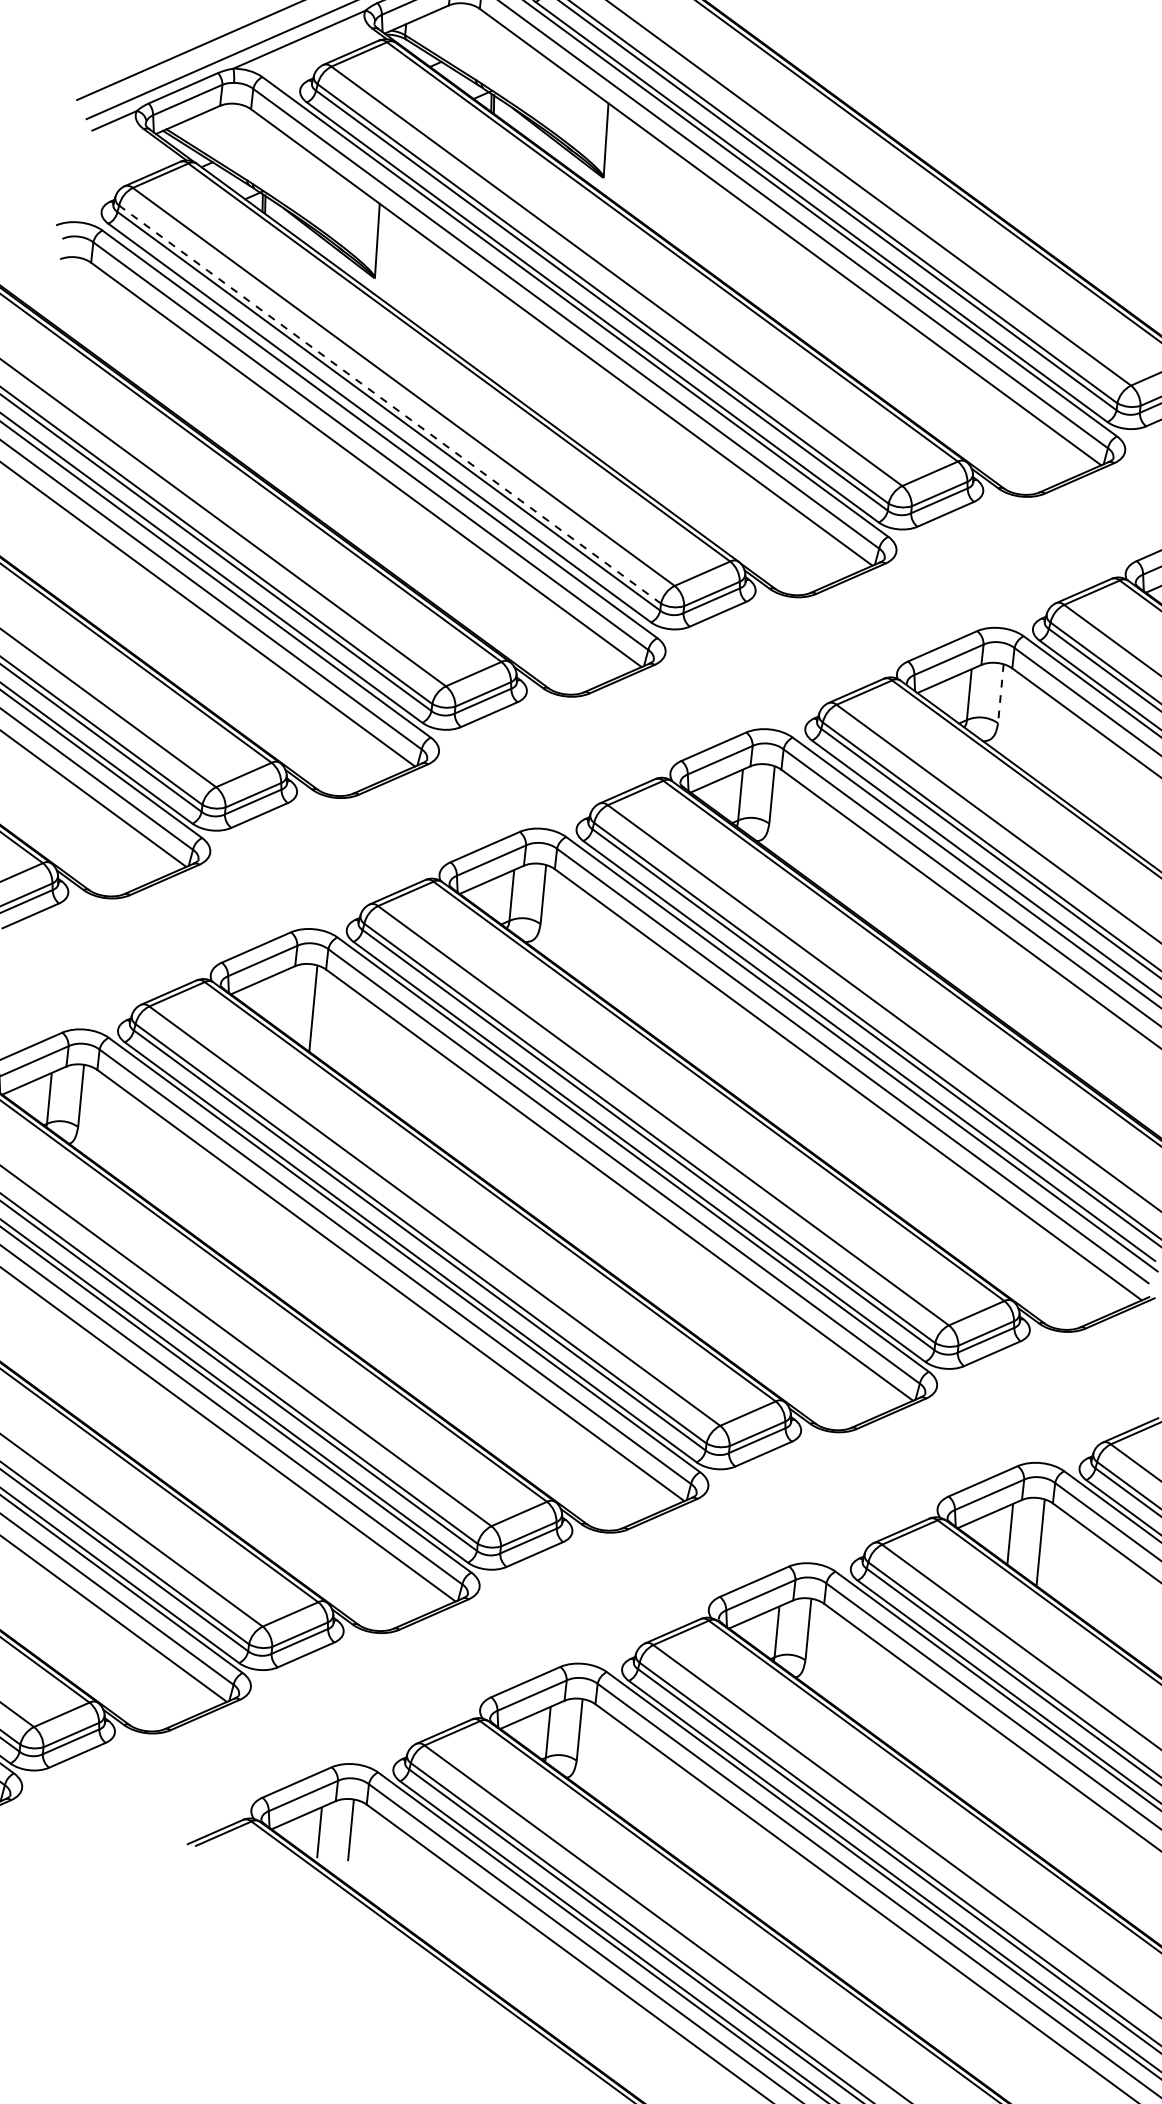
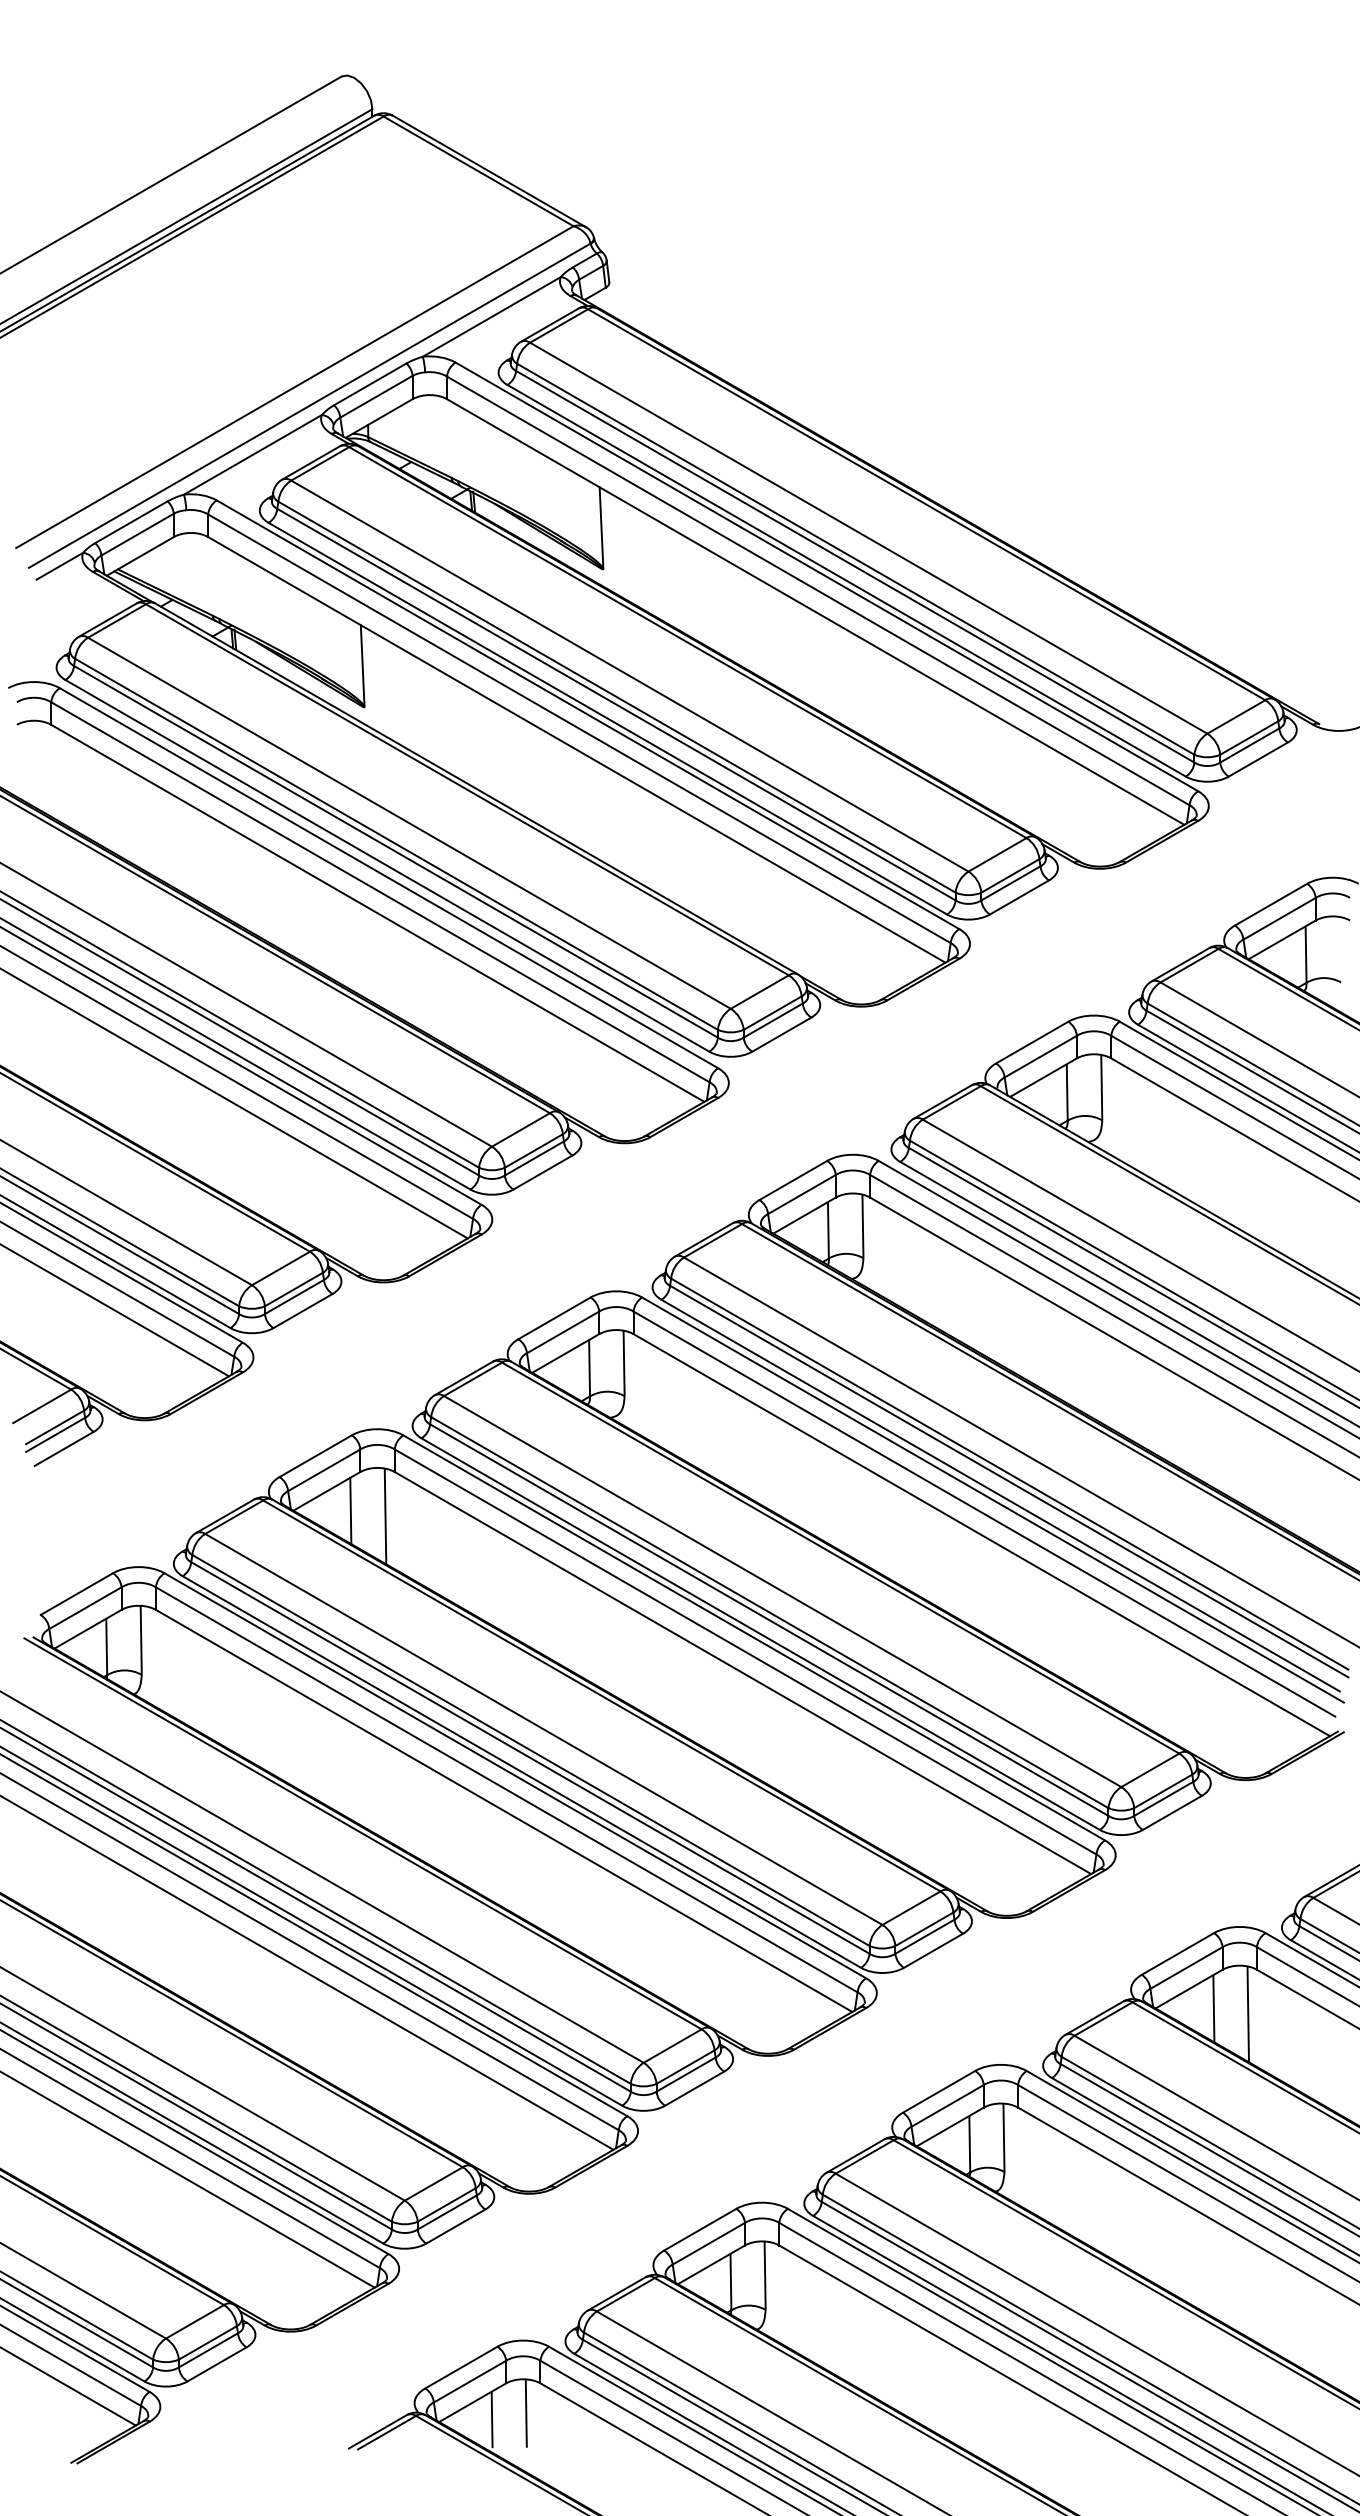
line: (390, 404) -> (396, 844), dashed -> solid
line: (1000, 693) -> (1101, 1087), dashed -> solid
line: (282, 999) -> (350, 1510), added

